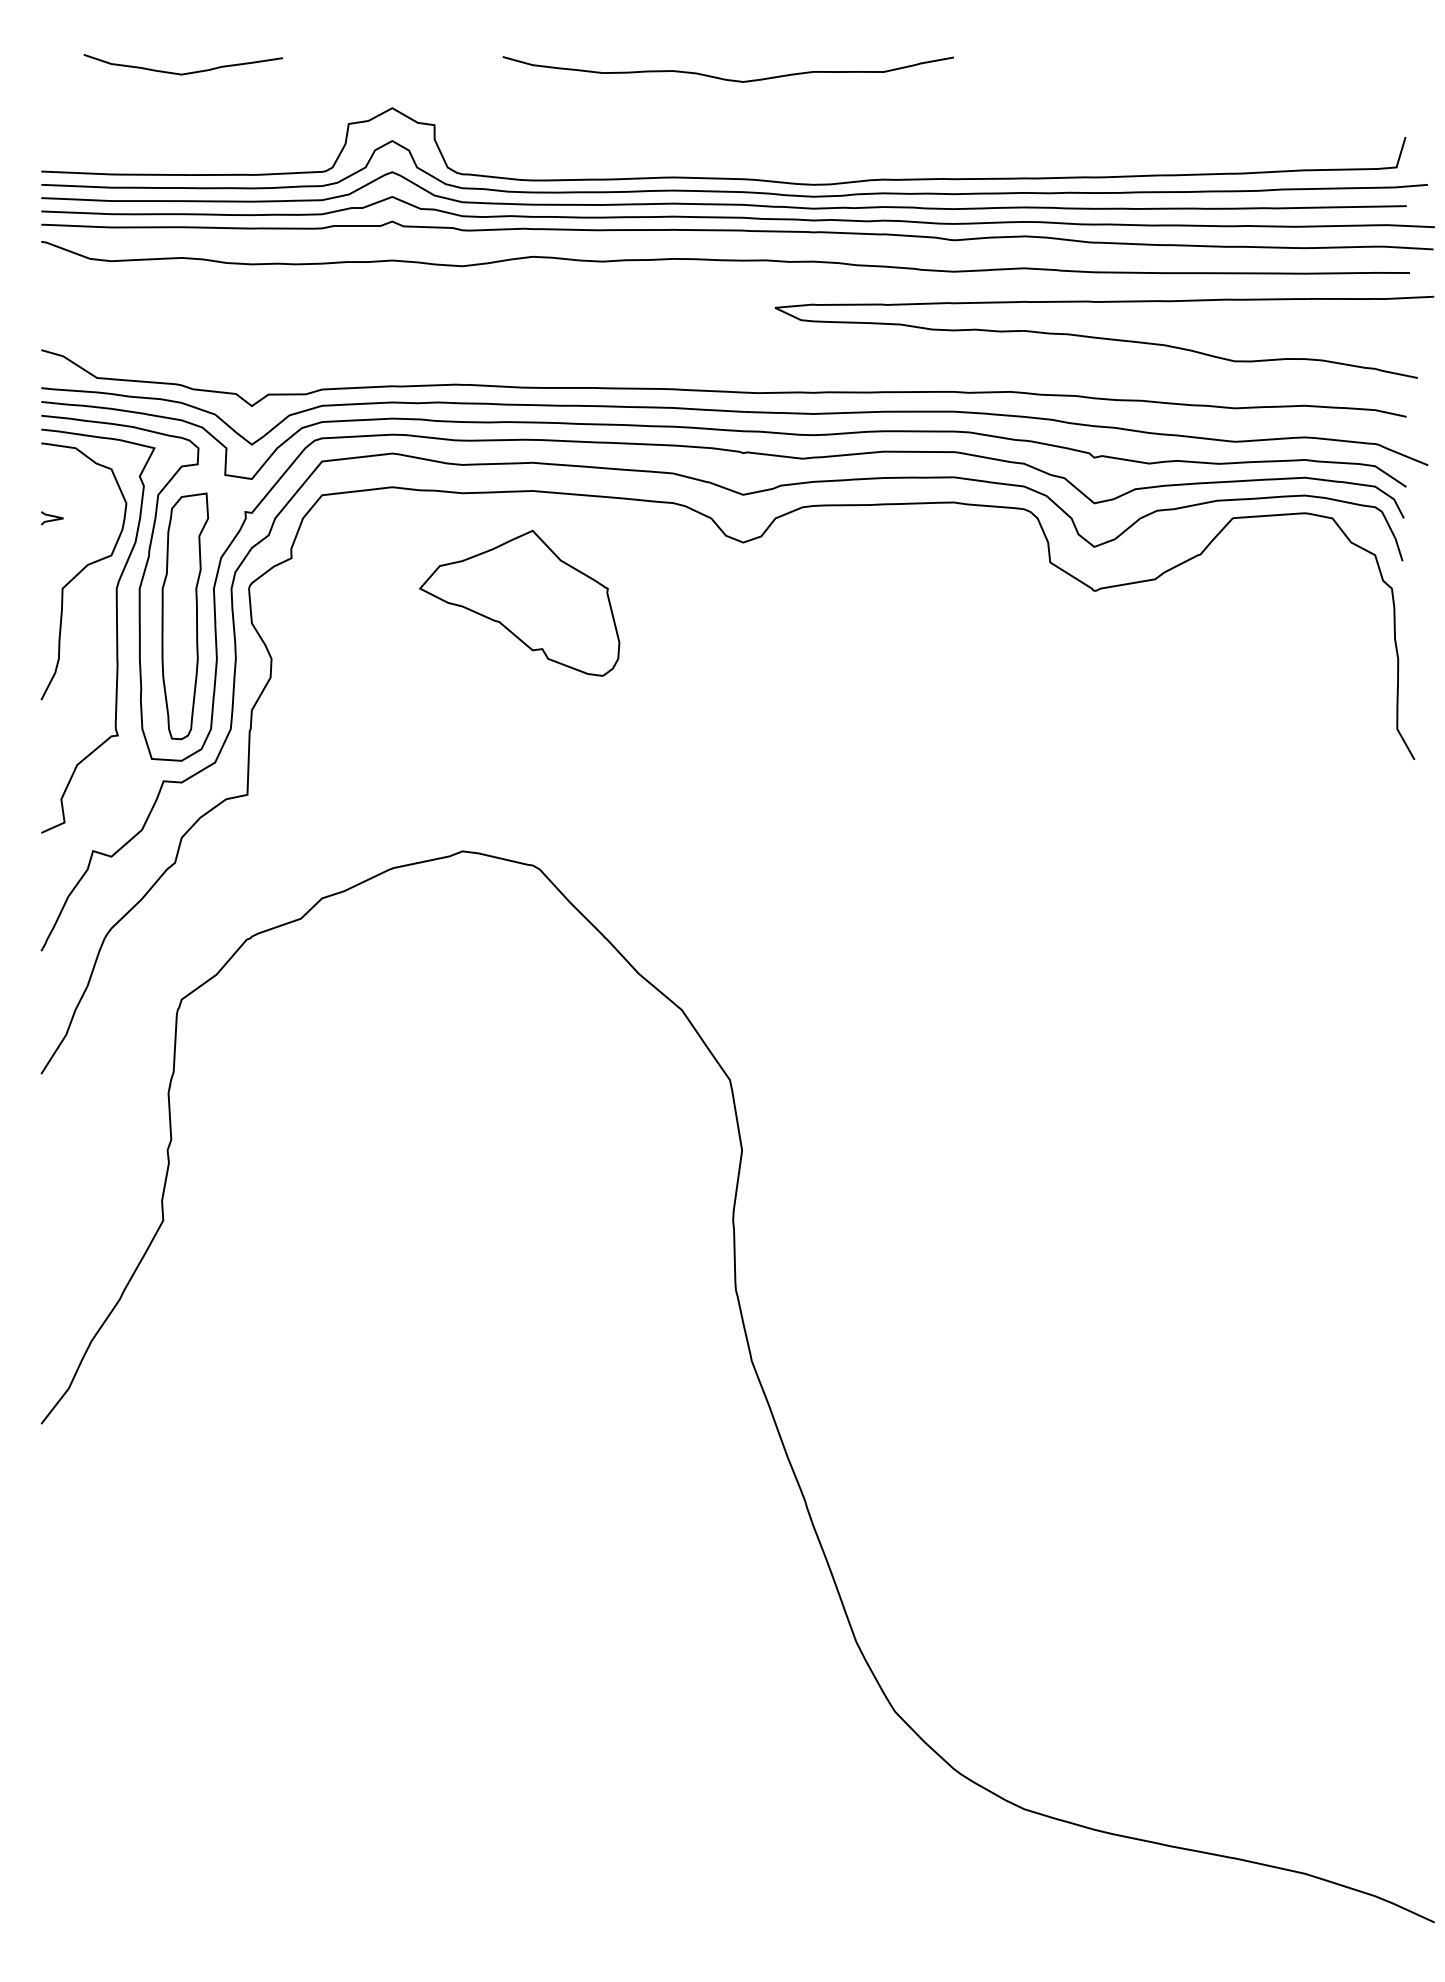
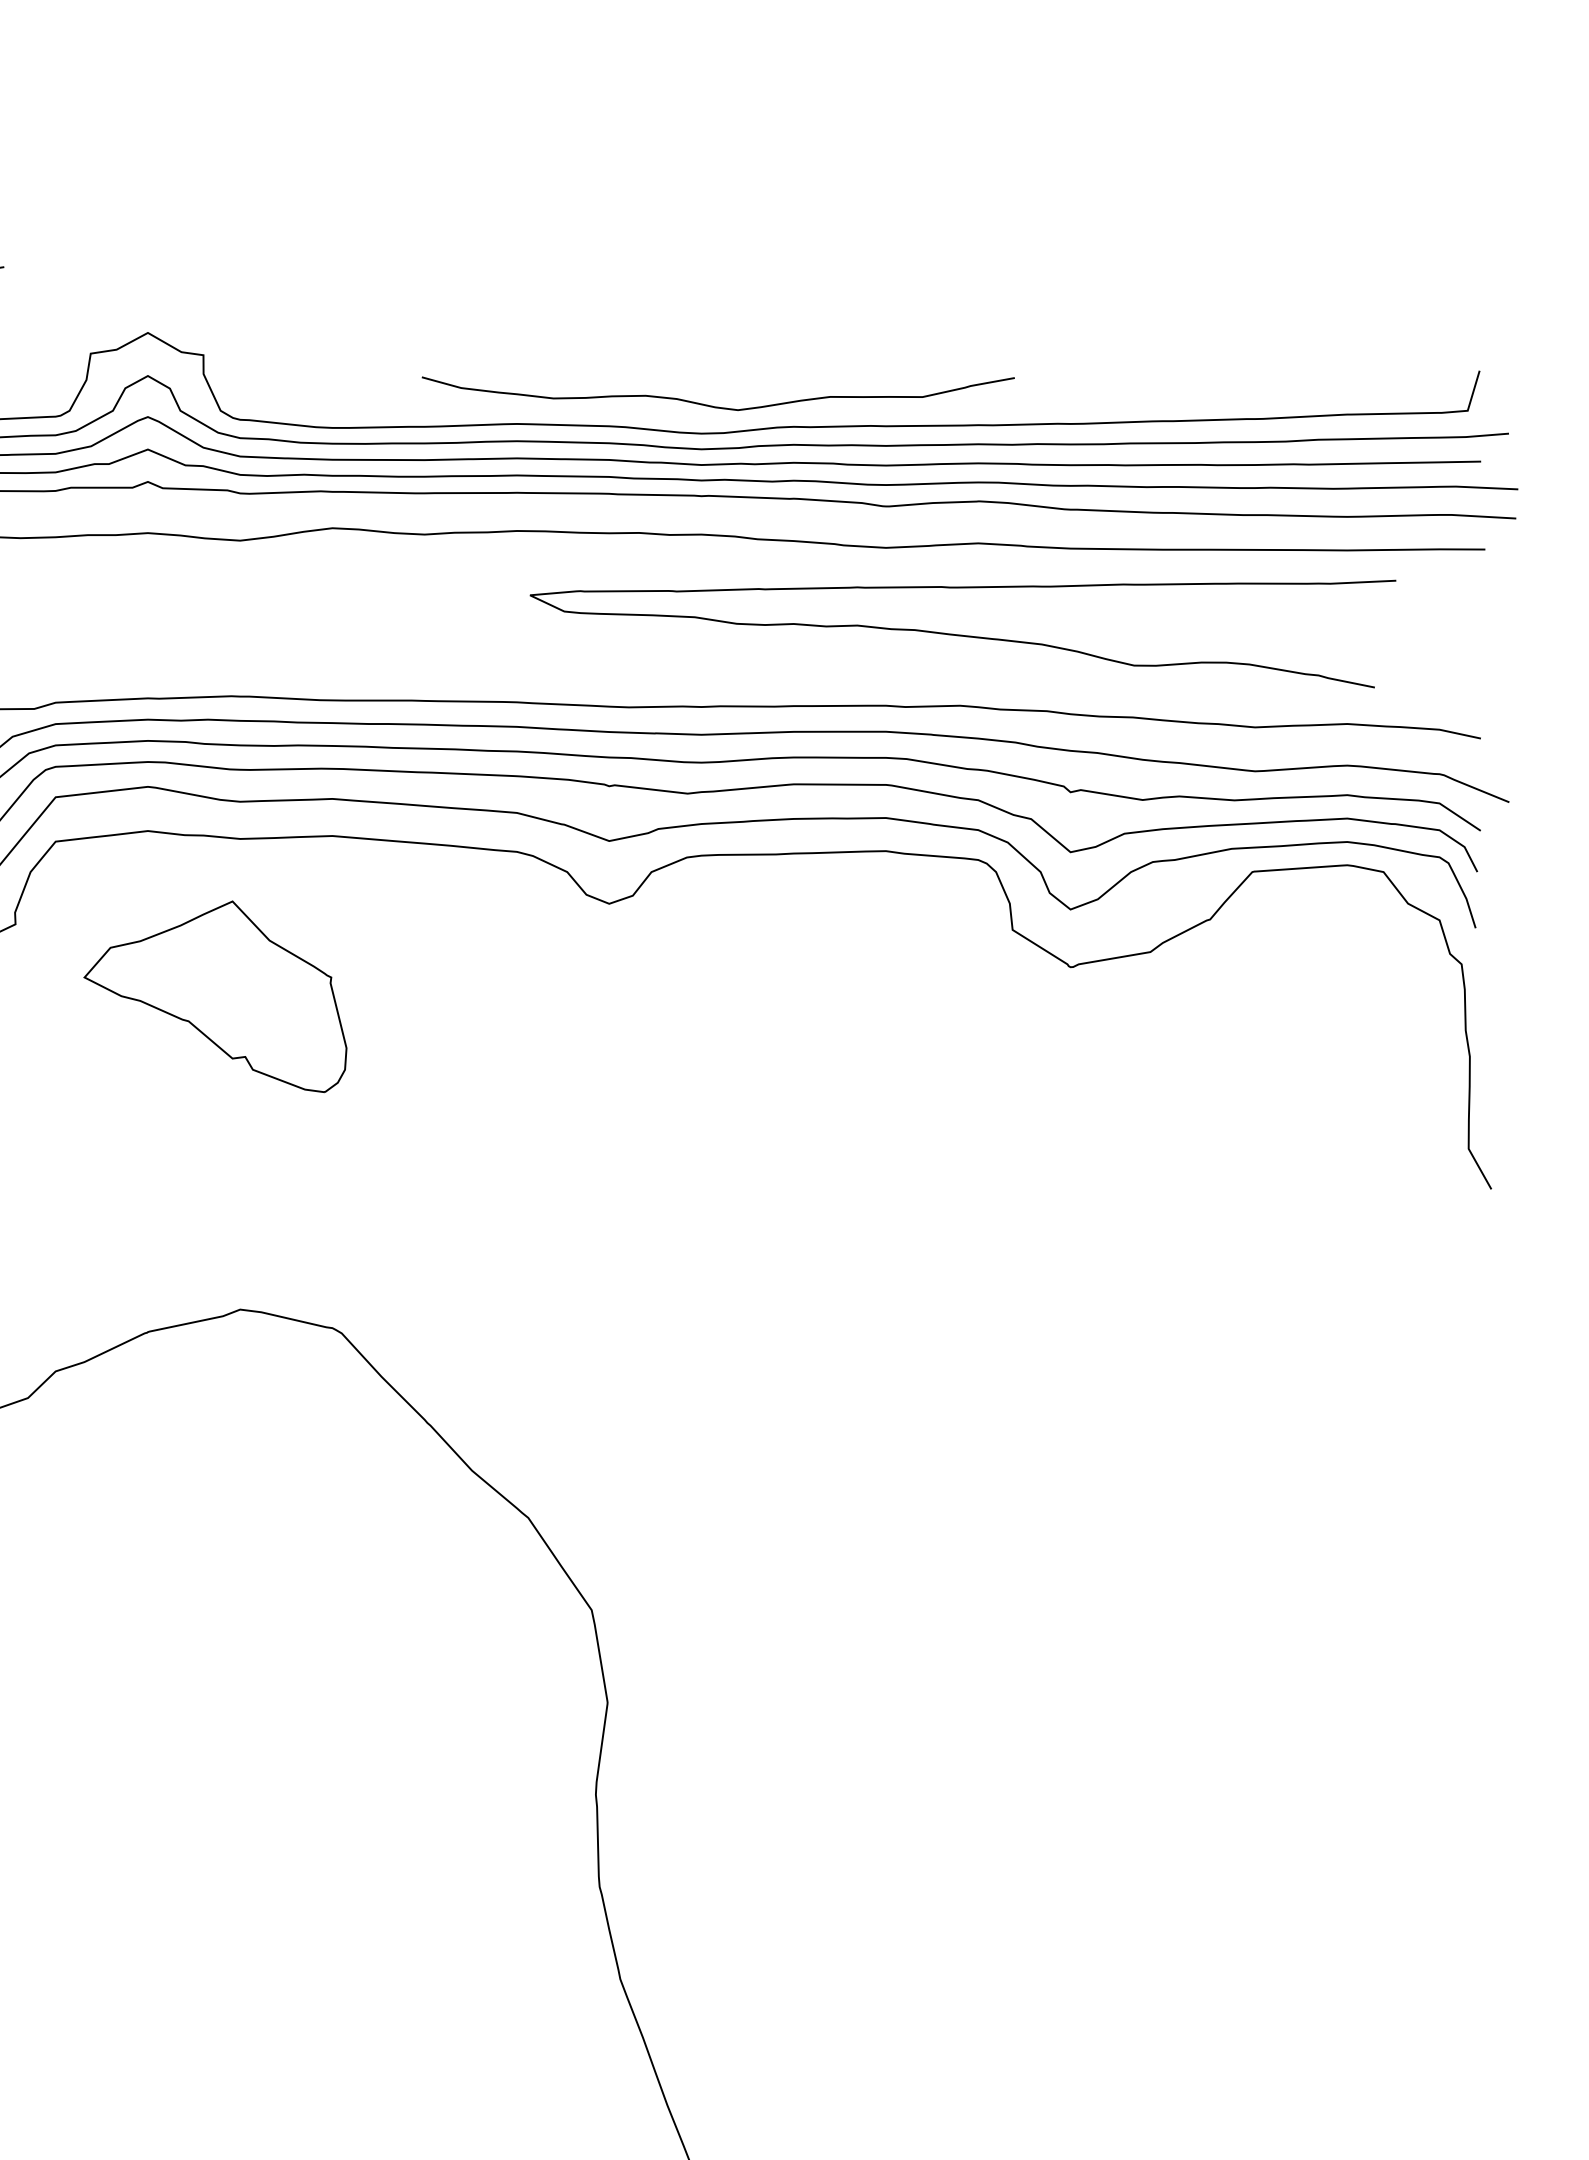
curve: (725, 78) -> (714, 405), moved
curve: (1104, 337) -> (963, 634), moved
part: (519, 602) -> (215, 995), moved

